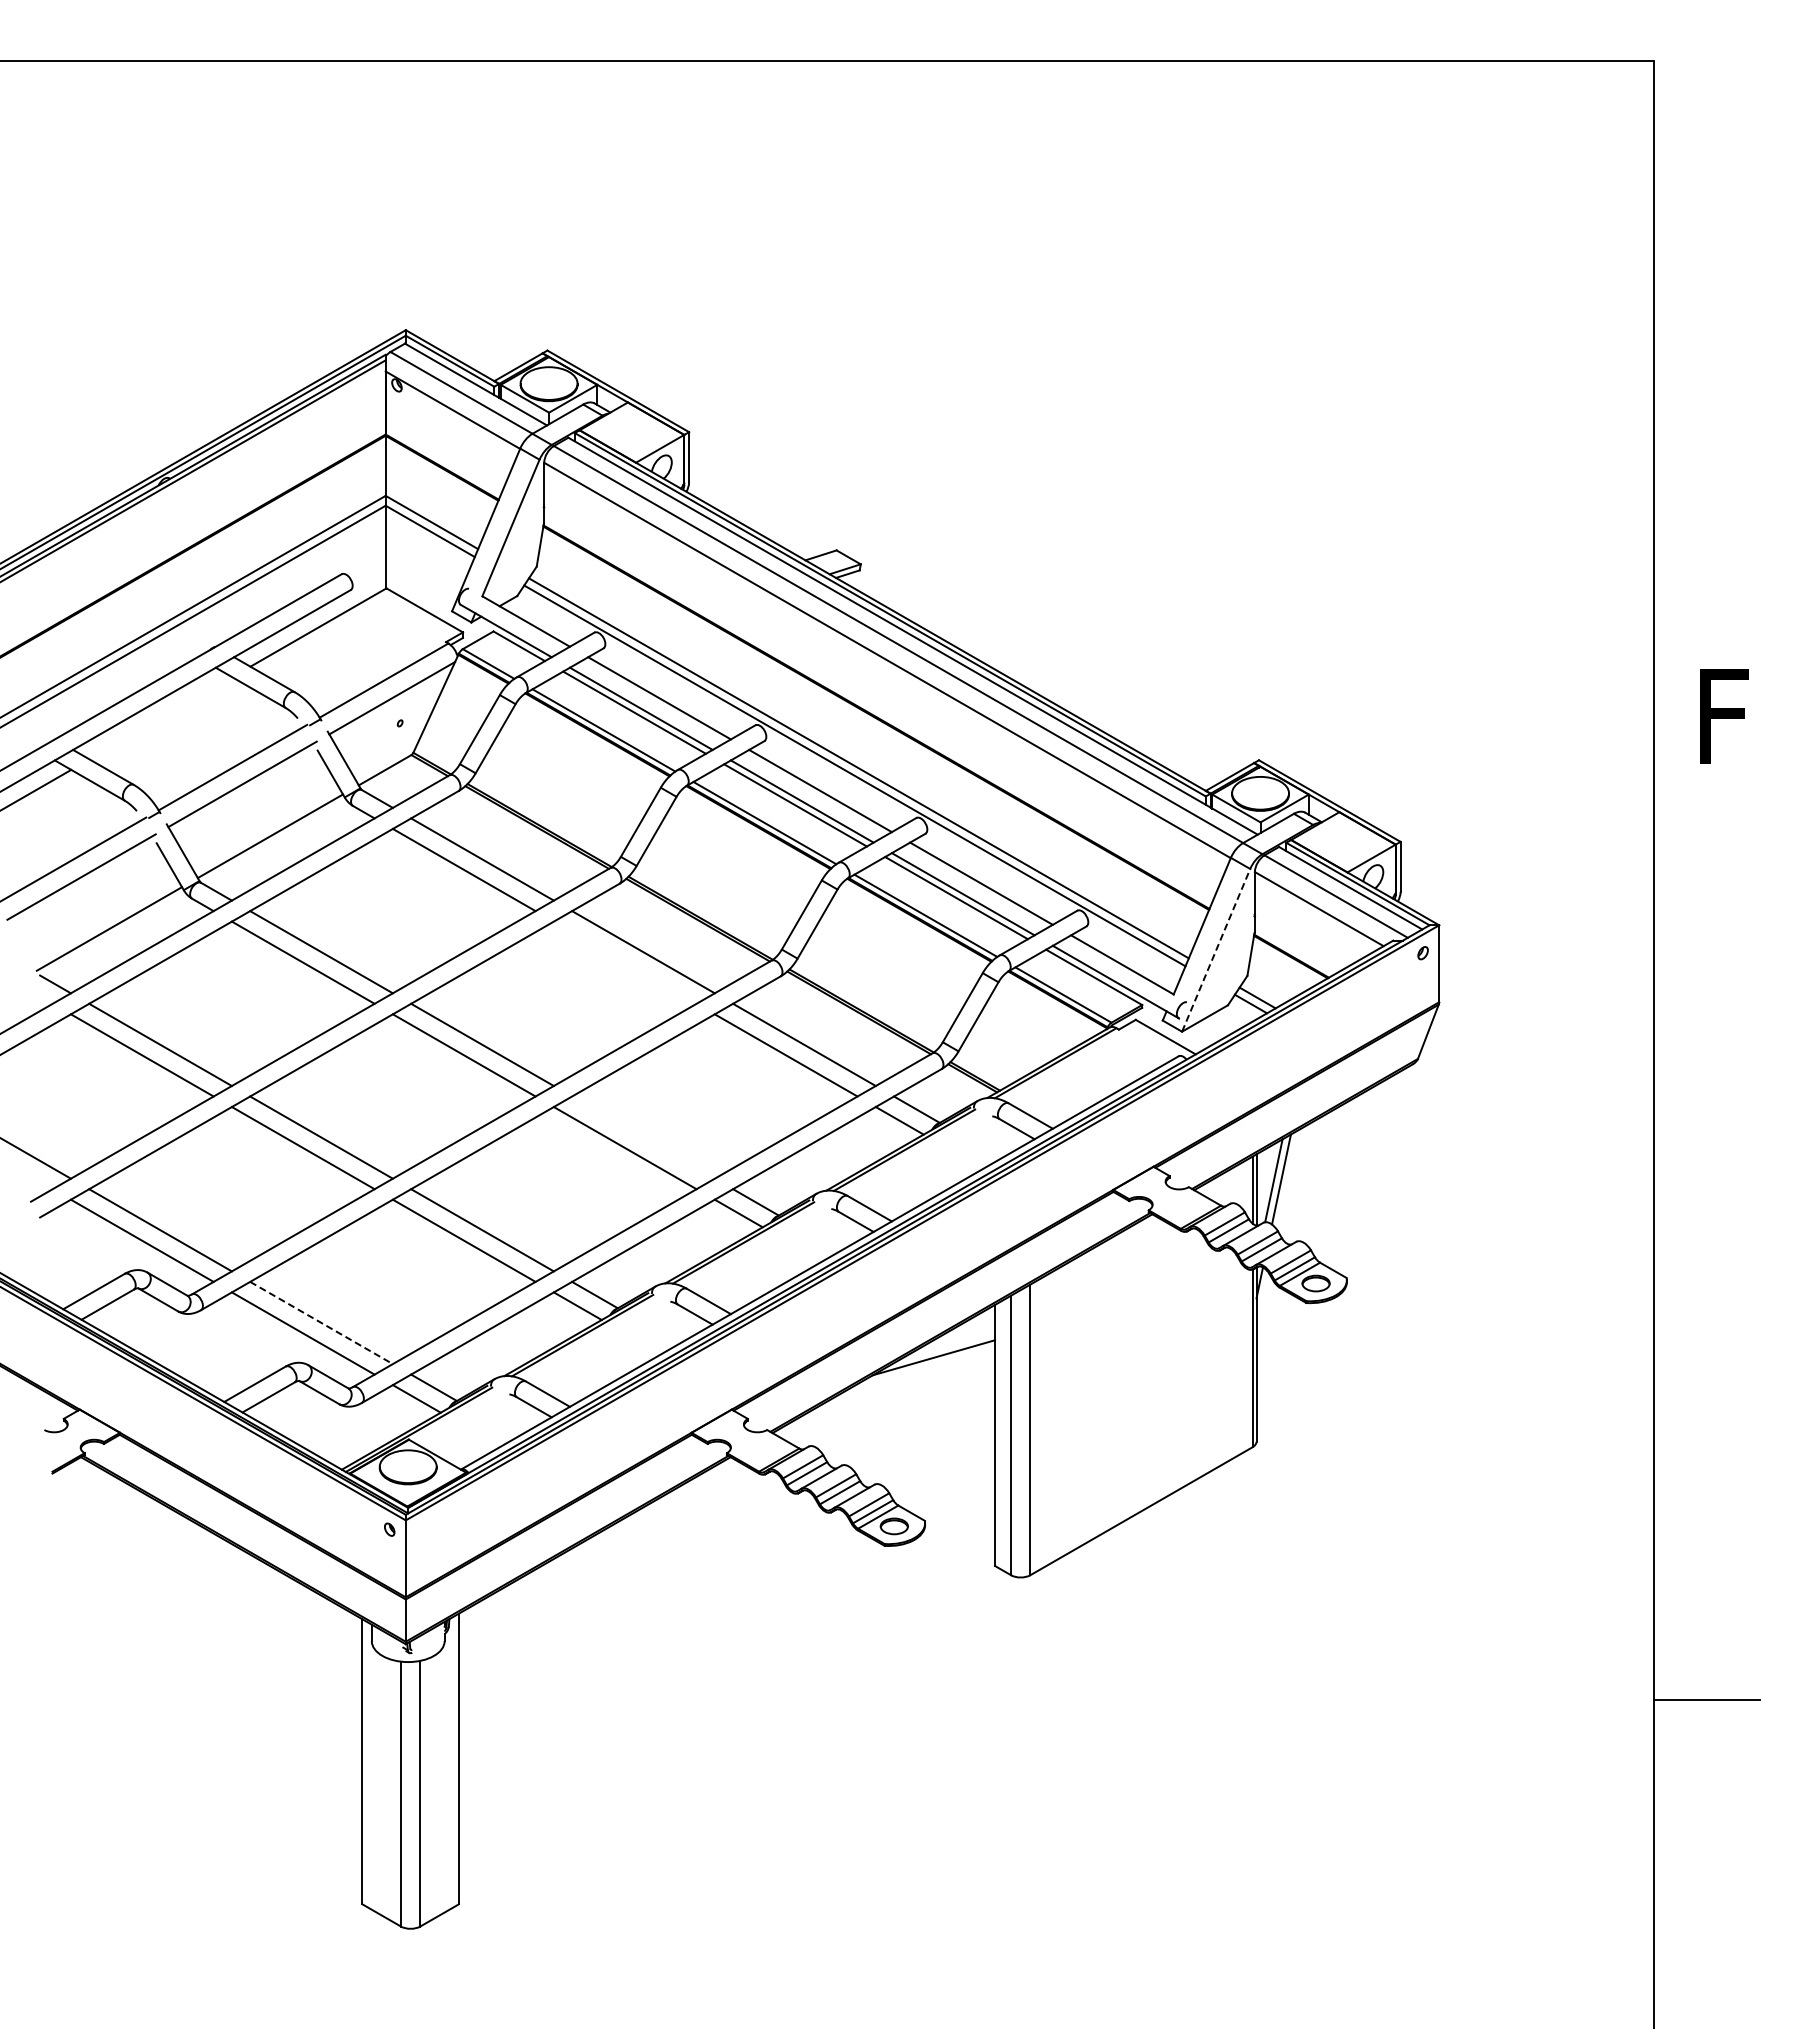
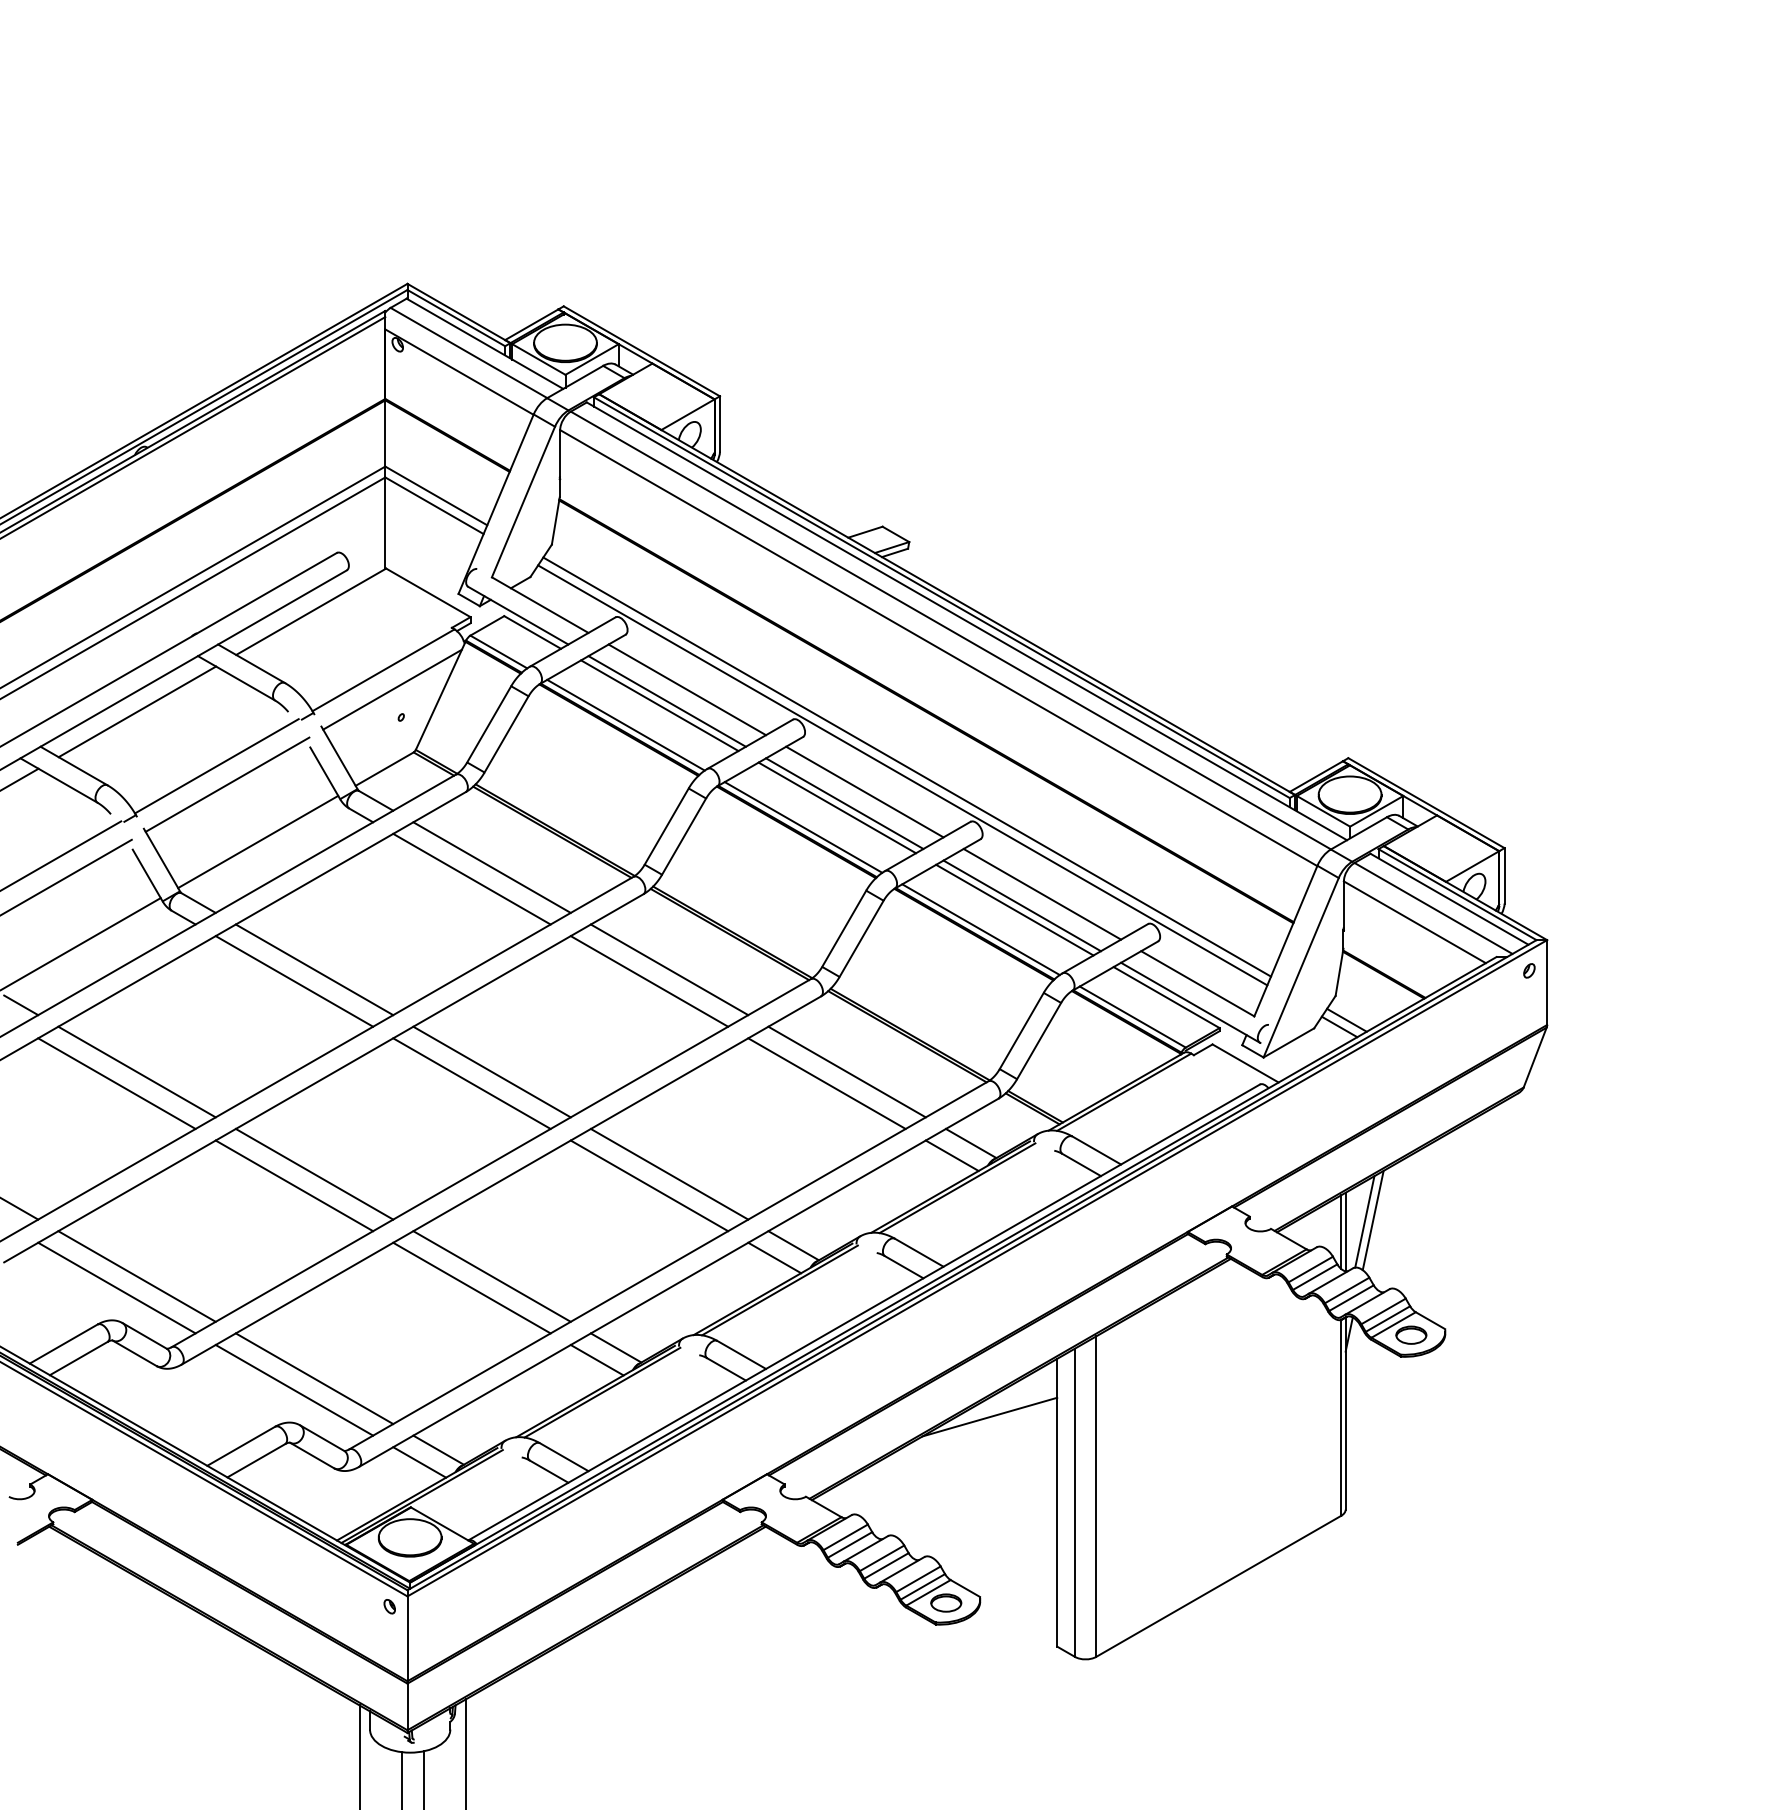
line: (160, 718) -> (136, 712), added
line: (1216, 949) -> (1301, 966), dashed -> solid
line: (624, 962) -> (648, 981), added
line: (643, 1137) -> (669, 1174), added
line: (321, 1323) -> (314, 1379), dashed -> solid

